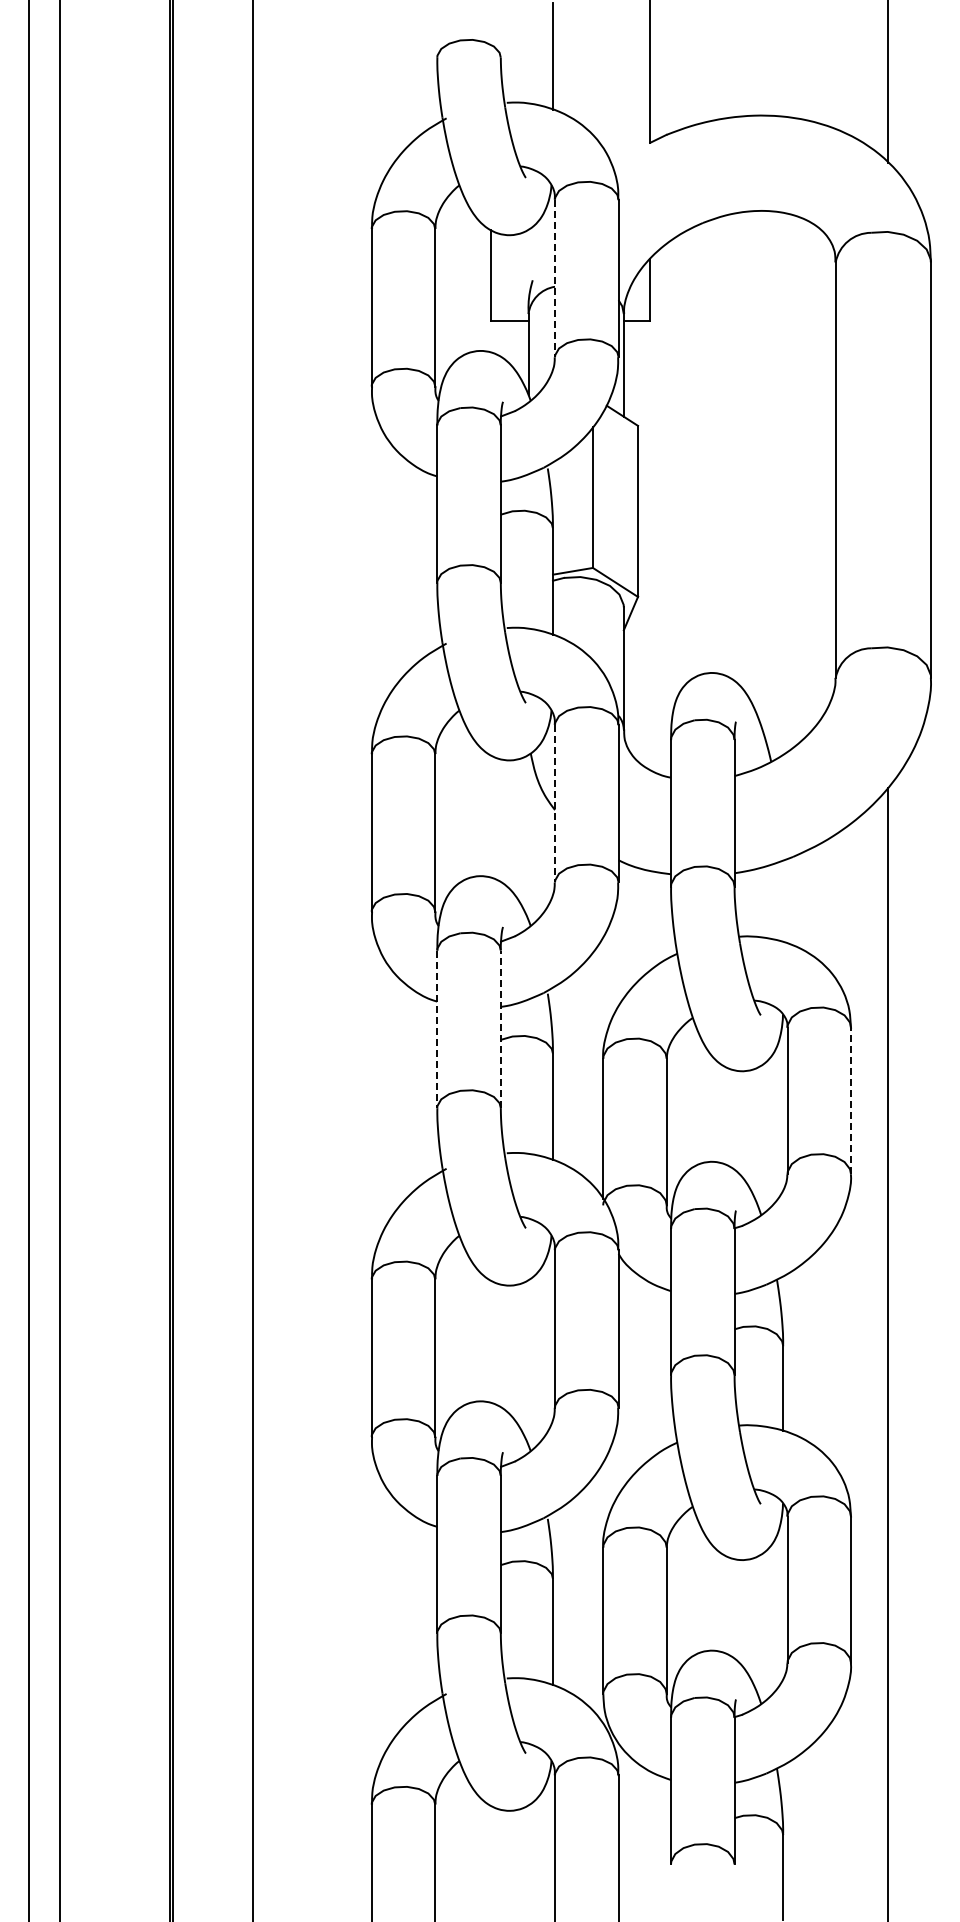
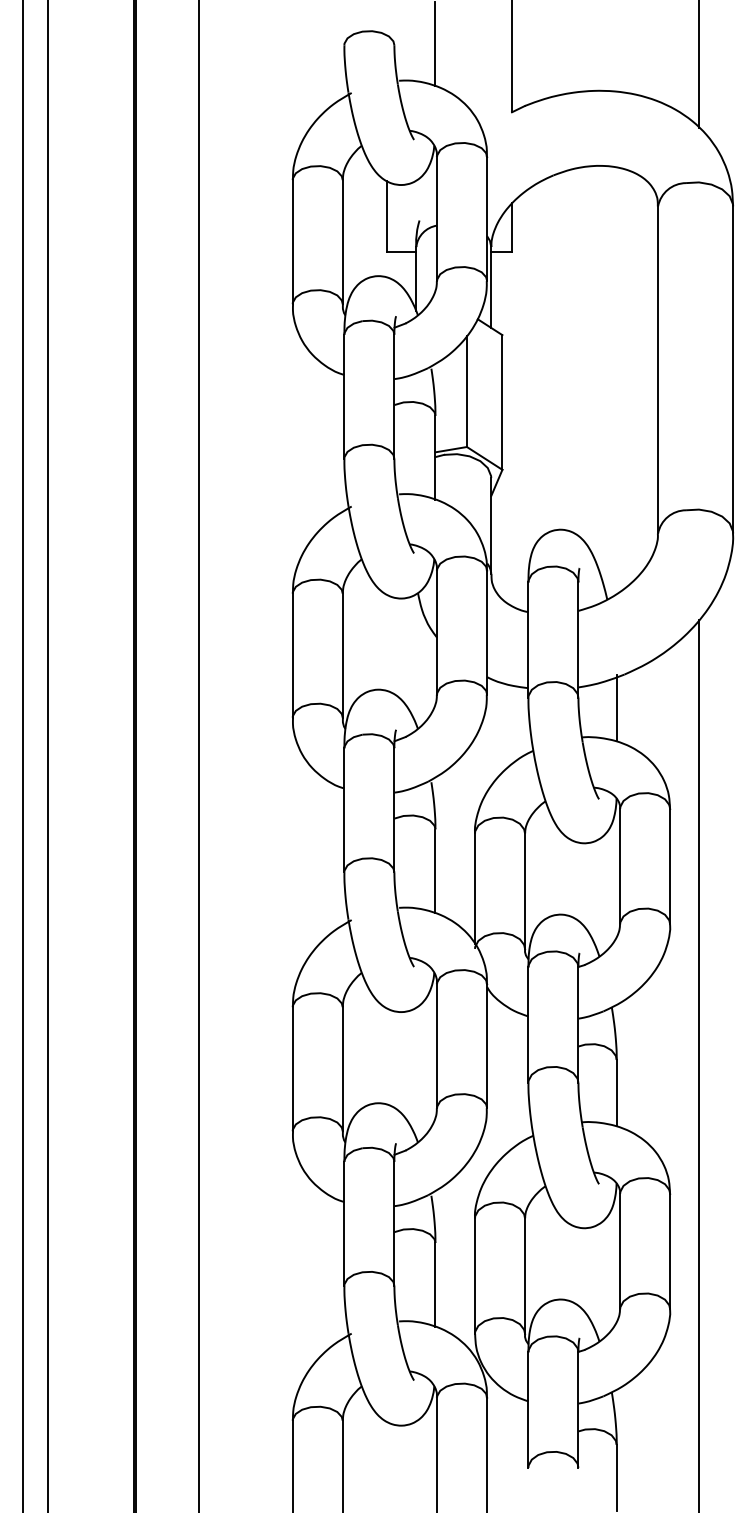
line: (555, 278) -> (437, 219), dashed -> solid
line: (555, 803) -> (437, 632), dashed -> solid
line: (783, 899) -> (616, 708), added
line: (437, 1029) -> (344, 810), dashed -> solid
line: (500, 1029) -> (394, 810), dashed -> solid
line: (851, 1100) -> (670, 866), dashed -> solid

